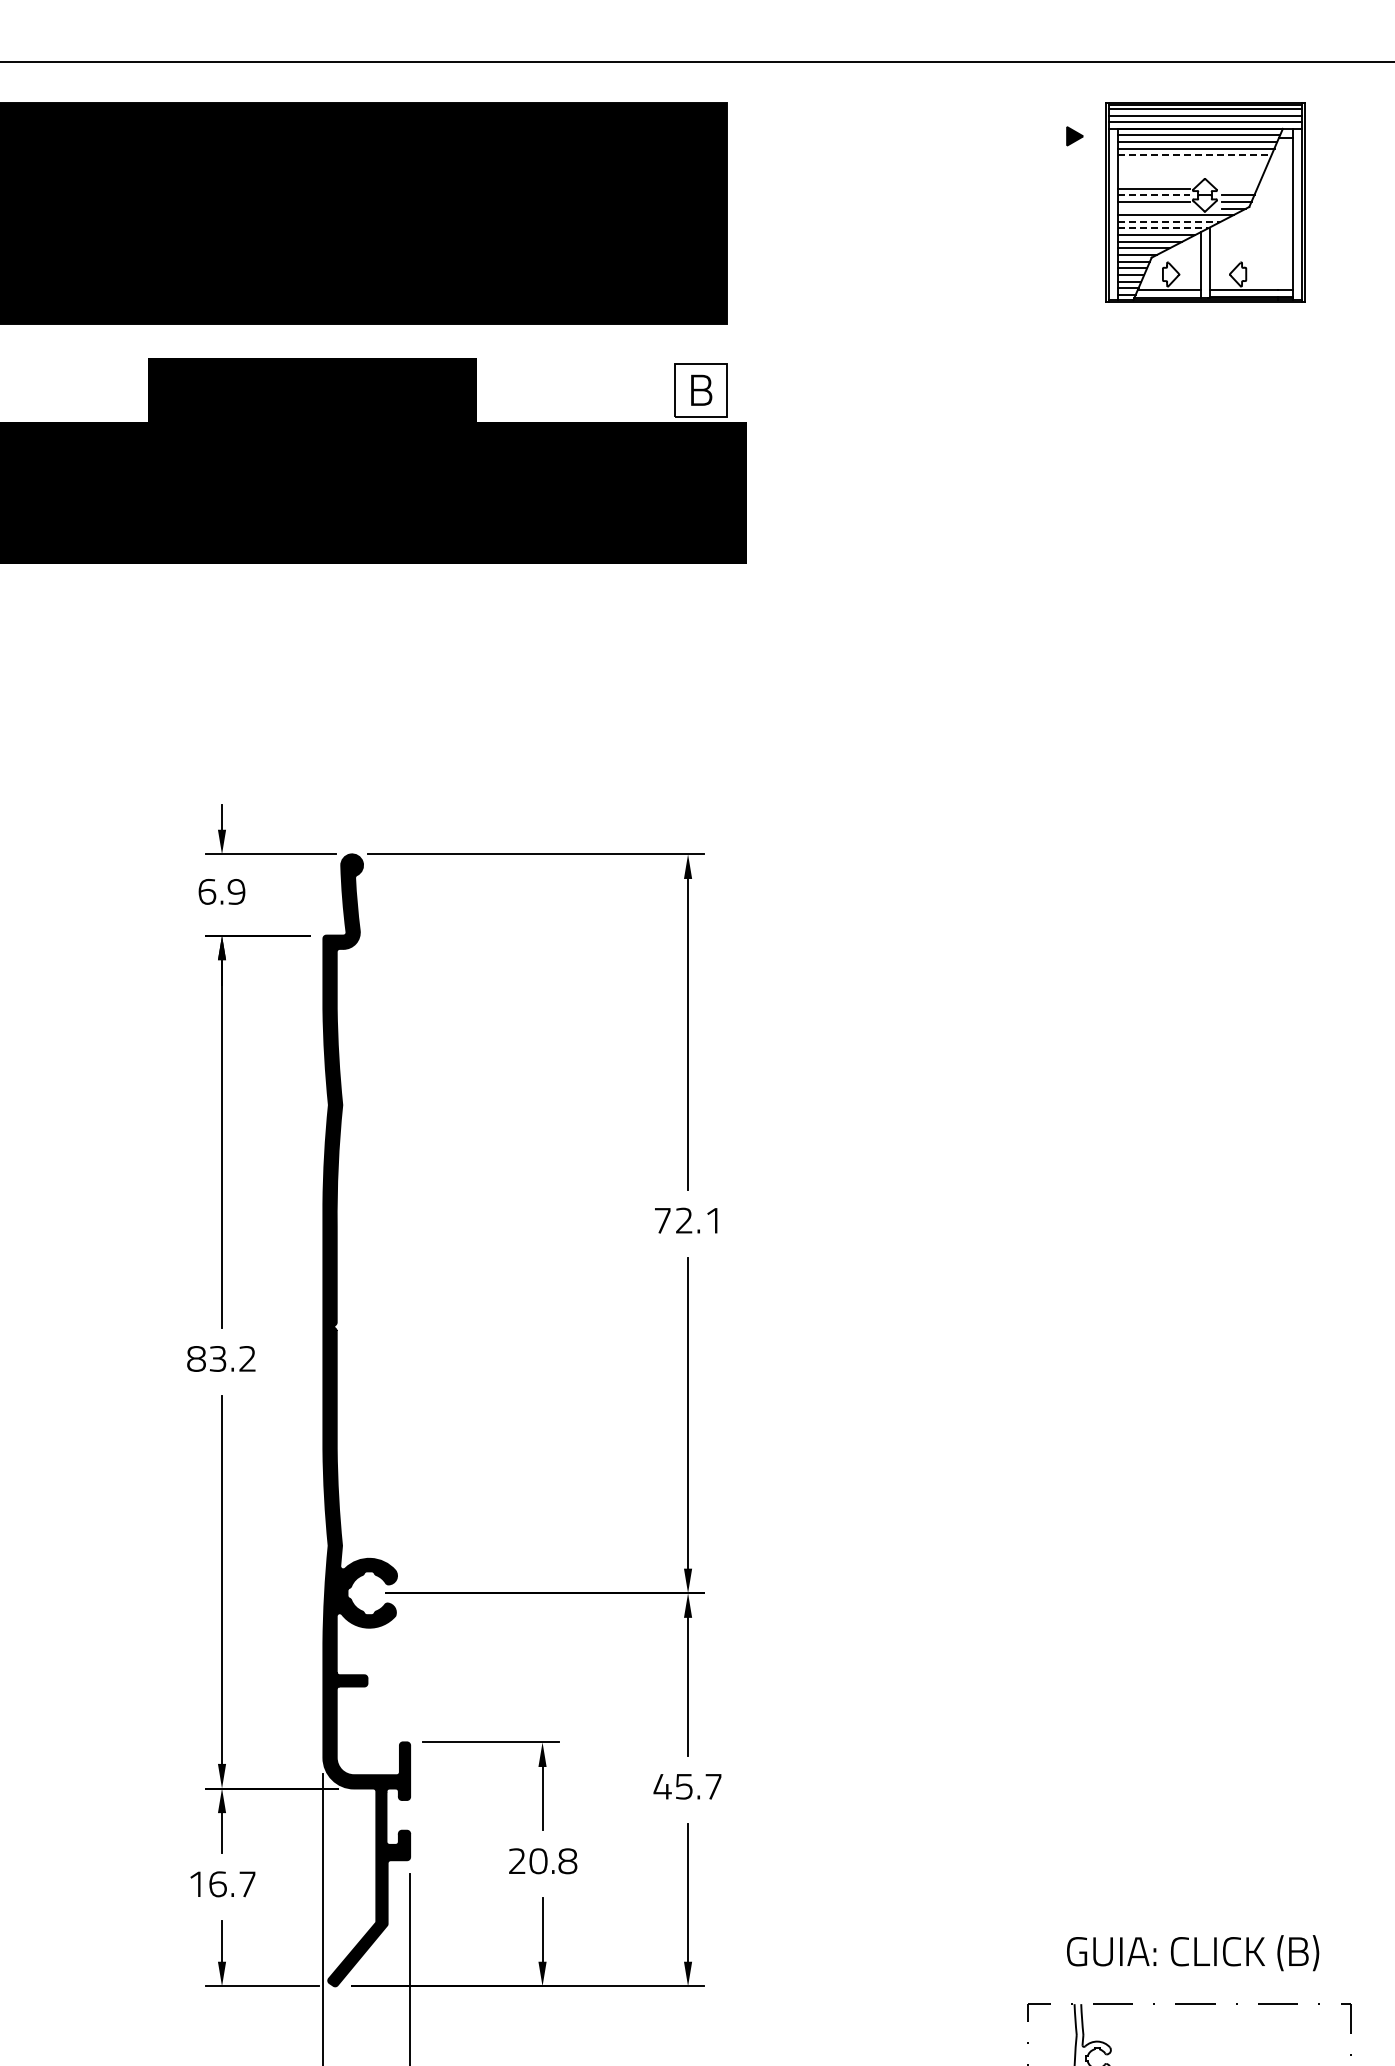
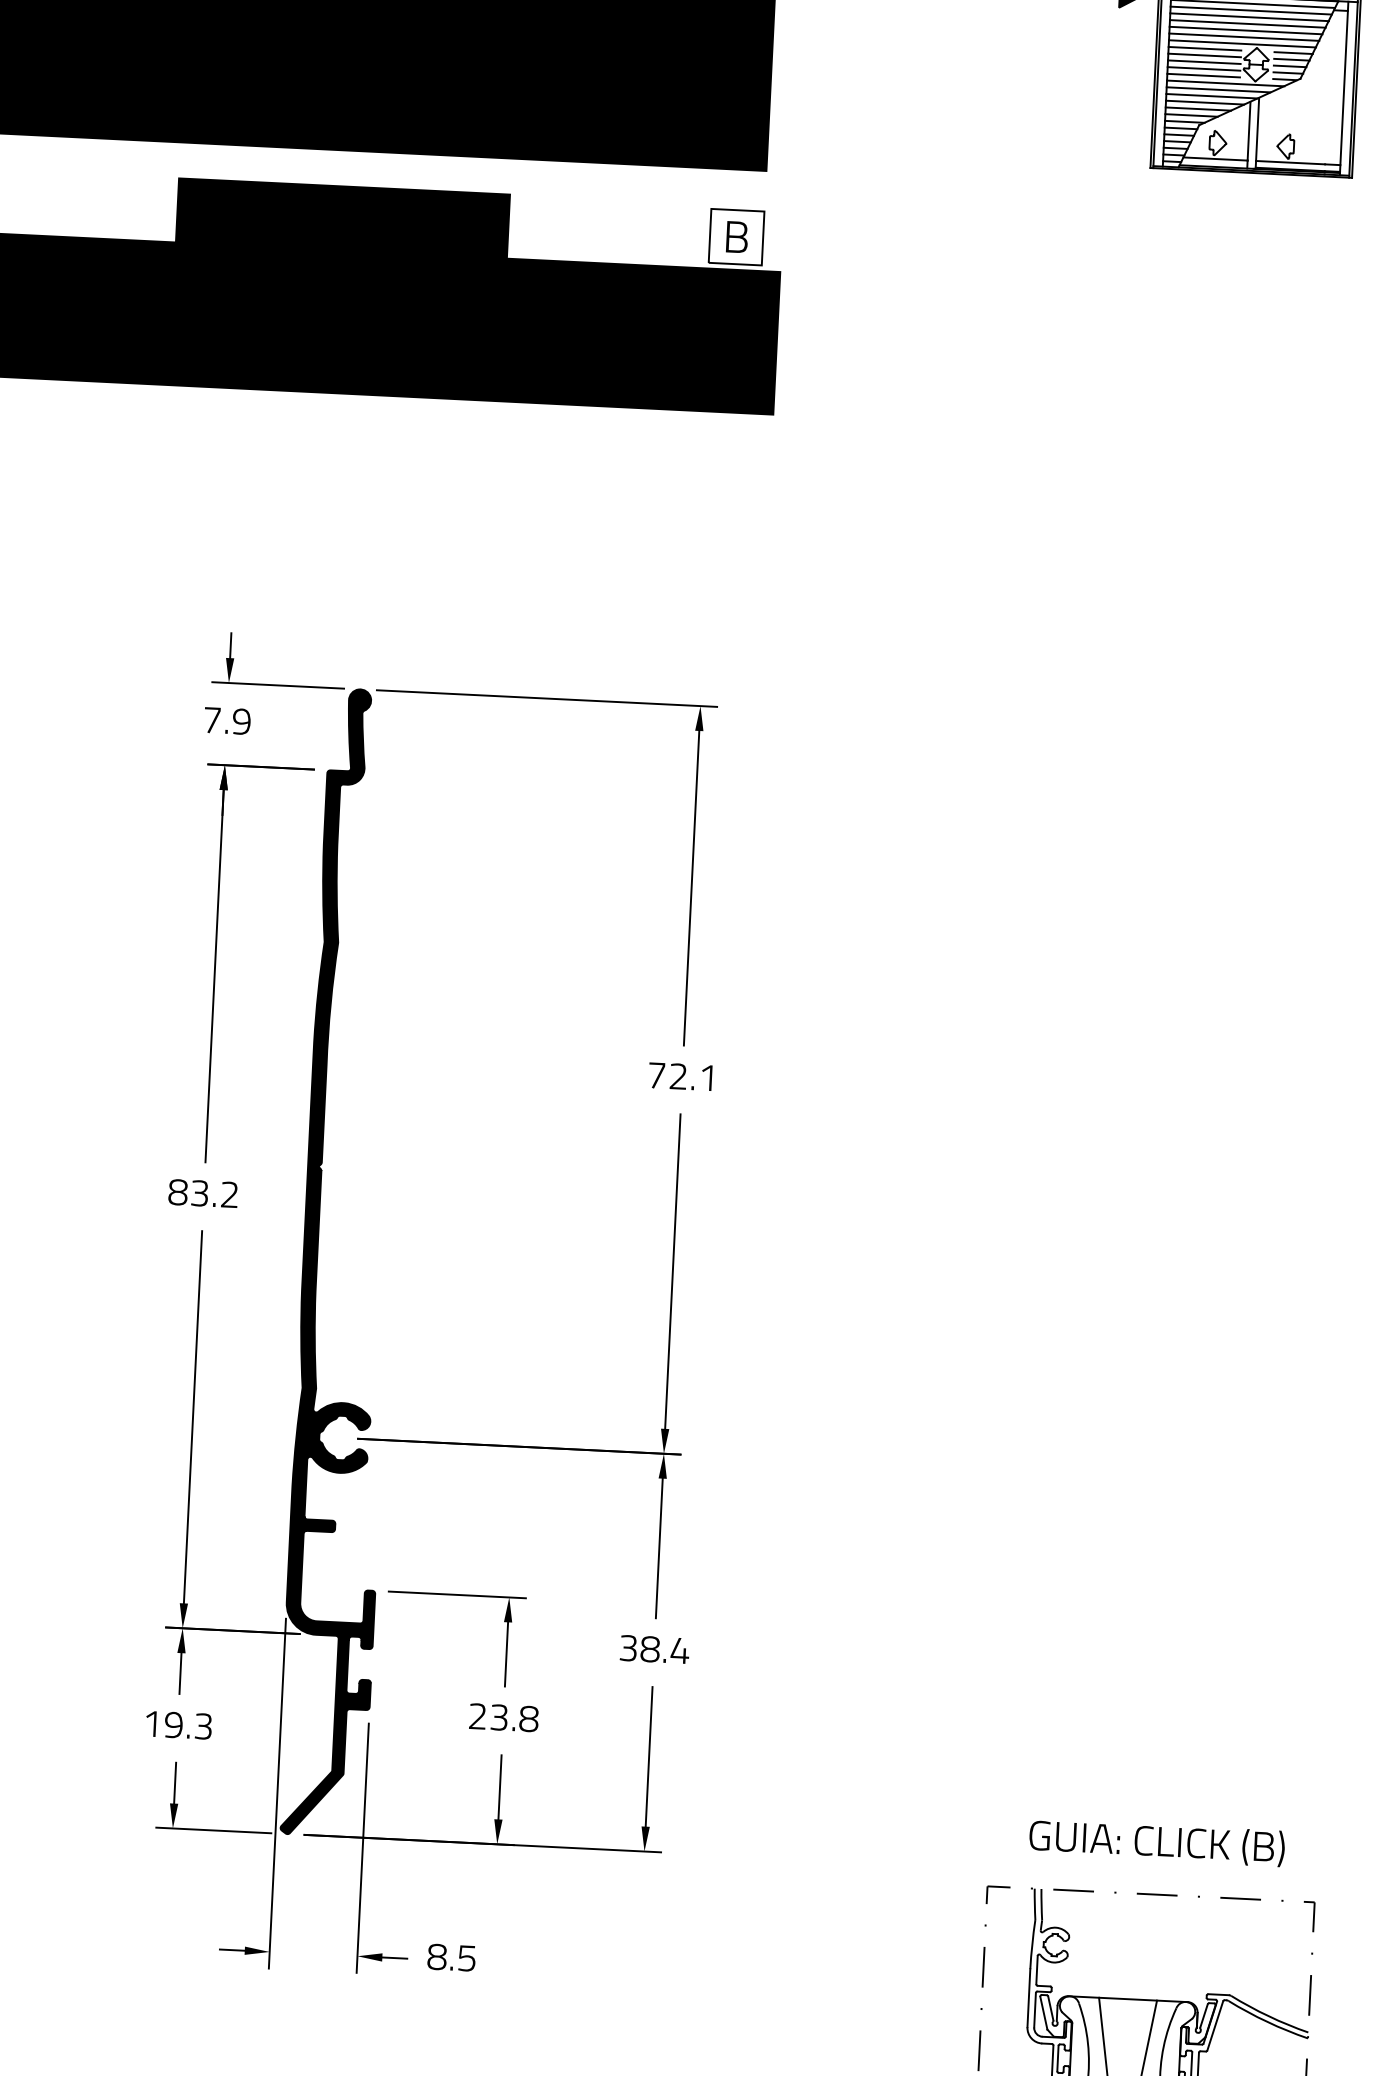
line: (1194, 155) -> (1247, 23), dashed -> solid
line: (1192, 162) -> (1245, 30), added
line: (1191, 168) -> (1243, 36), added
line: (1190, 175) -> (1242, 44), added
line: (1153, 181) -> (1204, 48), added
line: (1241, 181) -> (1293, 52), added
line: (1239, 188) -> (1291, 59), added
line: (1153, 195) -> (1204, 62), dashed -> solid
line: (1153, 208) -> (1203, 75), added
line: (1169, 221) -> (1218, 89), dashed -> solid
line: (1163, 228) -> (1212, 96), dashed -> solid
text: (207, 891) -> (212, 719), 6.9 -> 7.9
text: (687, 1786) -> (653, 1649), 45.7 -> 38.4
text: (538, 1861) -> (499, 1717), 20.8 -> 23.8
text: (232, 1884) -> (188, 1725), 16.7 -> 19.3

